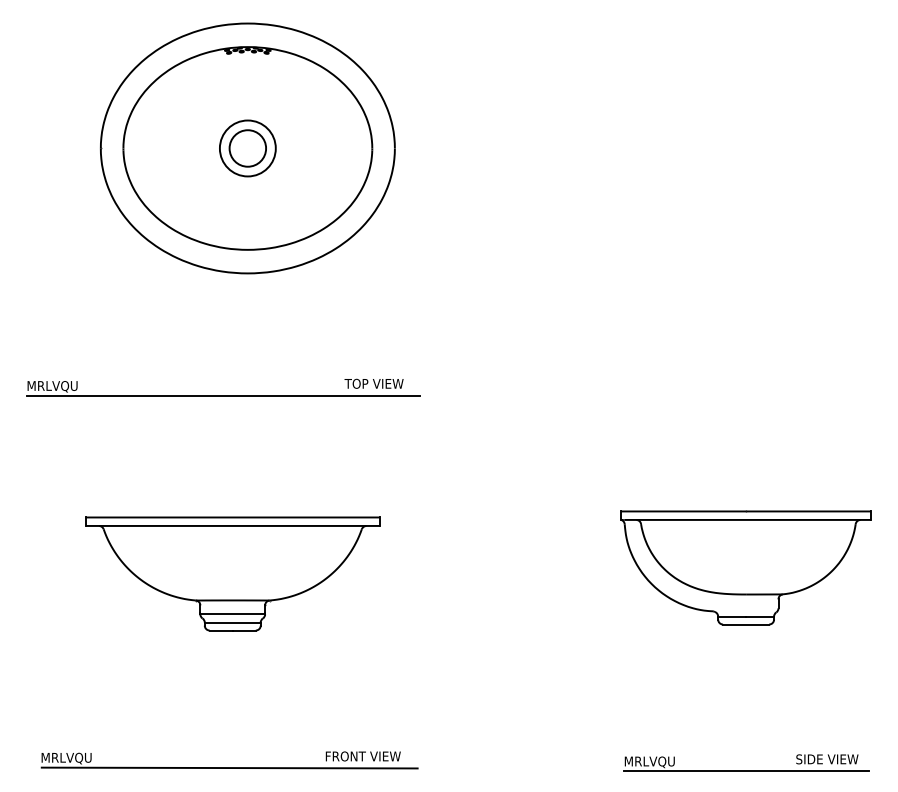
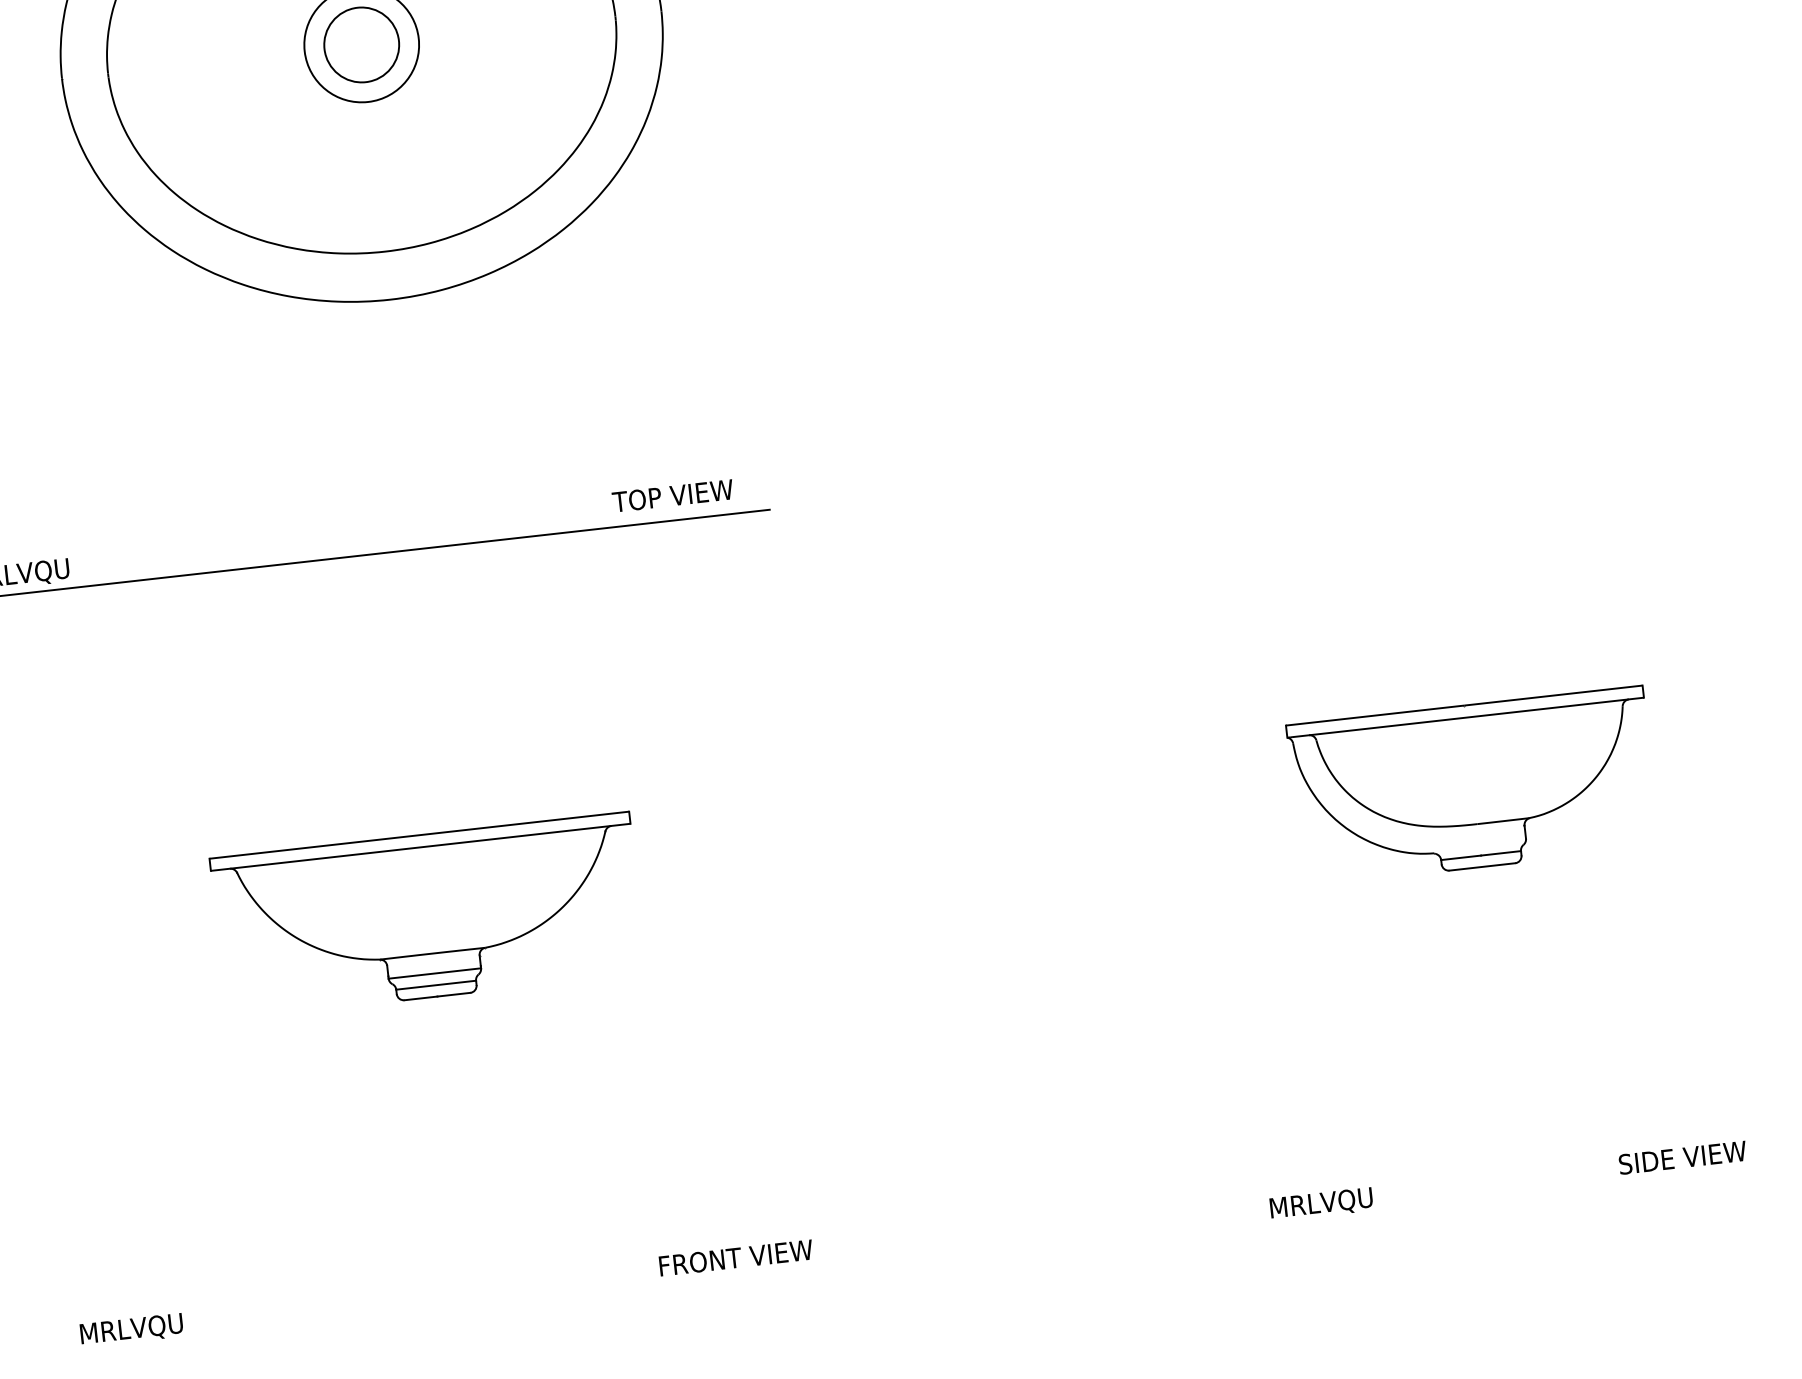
part: (745, 567) -> (1472, 785), size x0.7
part: (232, 573) -> (427, 914), size x0.7
line: (229, 767) -> (465, 1311), removed
line: (746, 771) -> (1520, 1201), removed

